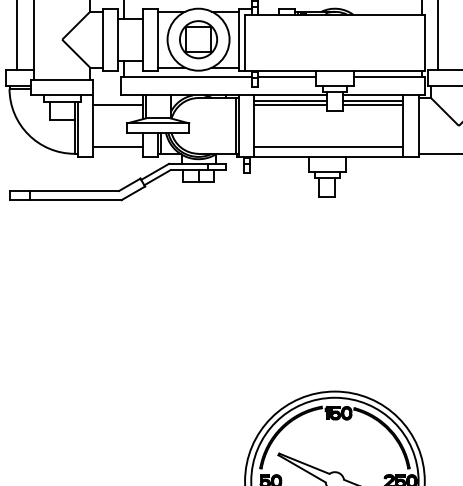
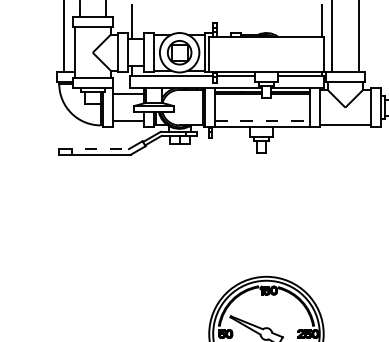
line: (330, 146) -> (263, 120), solid -> dashed
line: (64, 191) -> (94, 149), solid -> dashed

